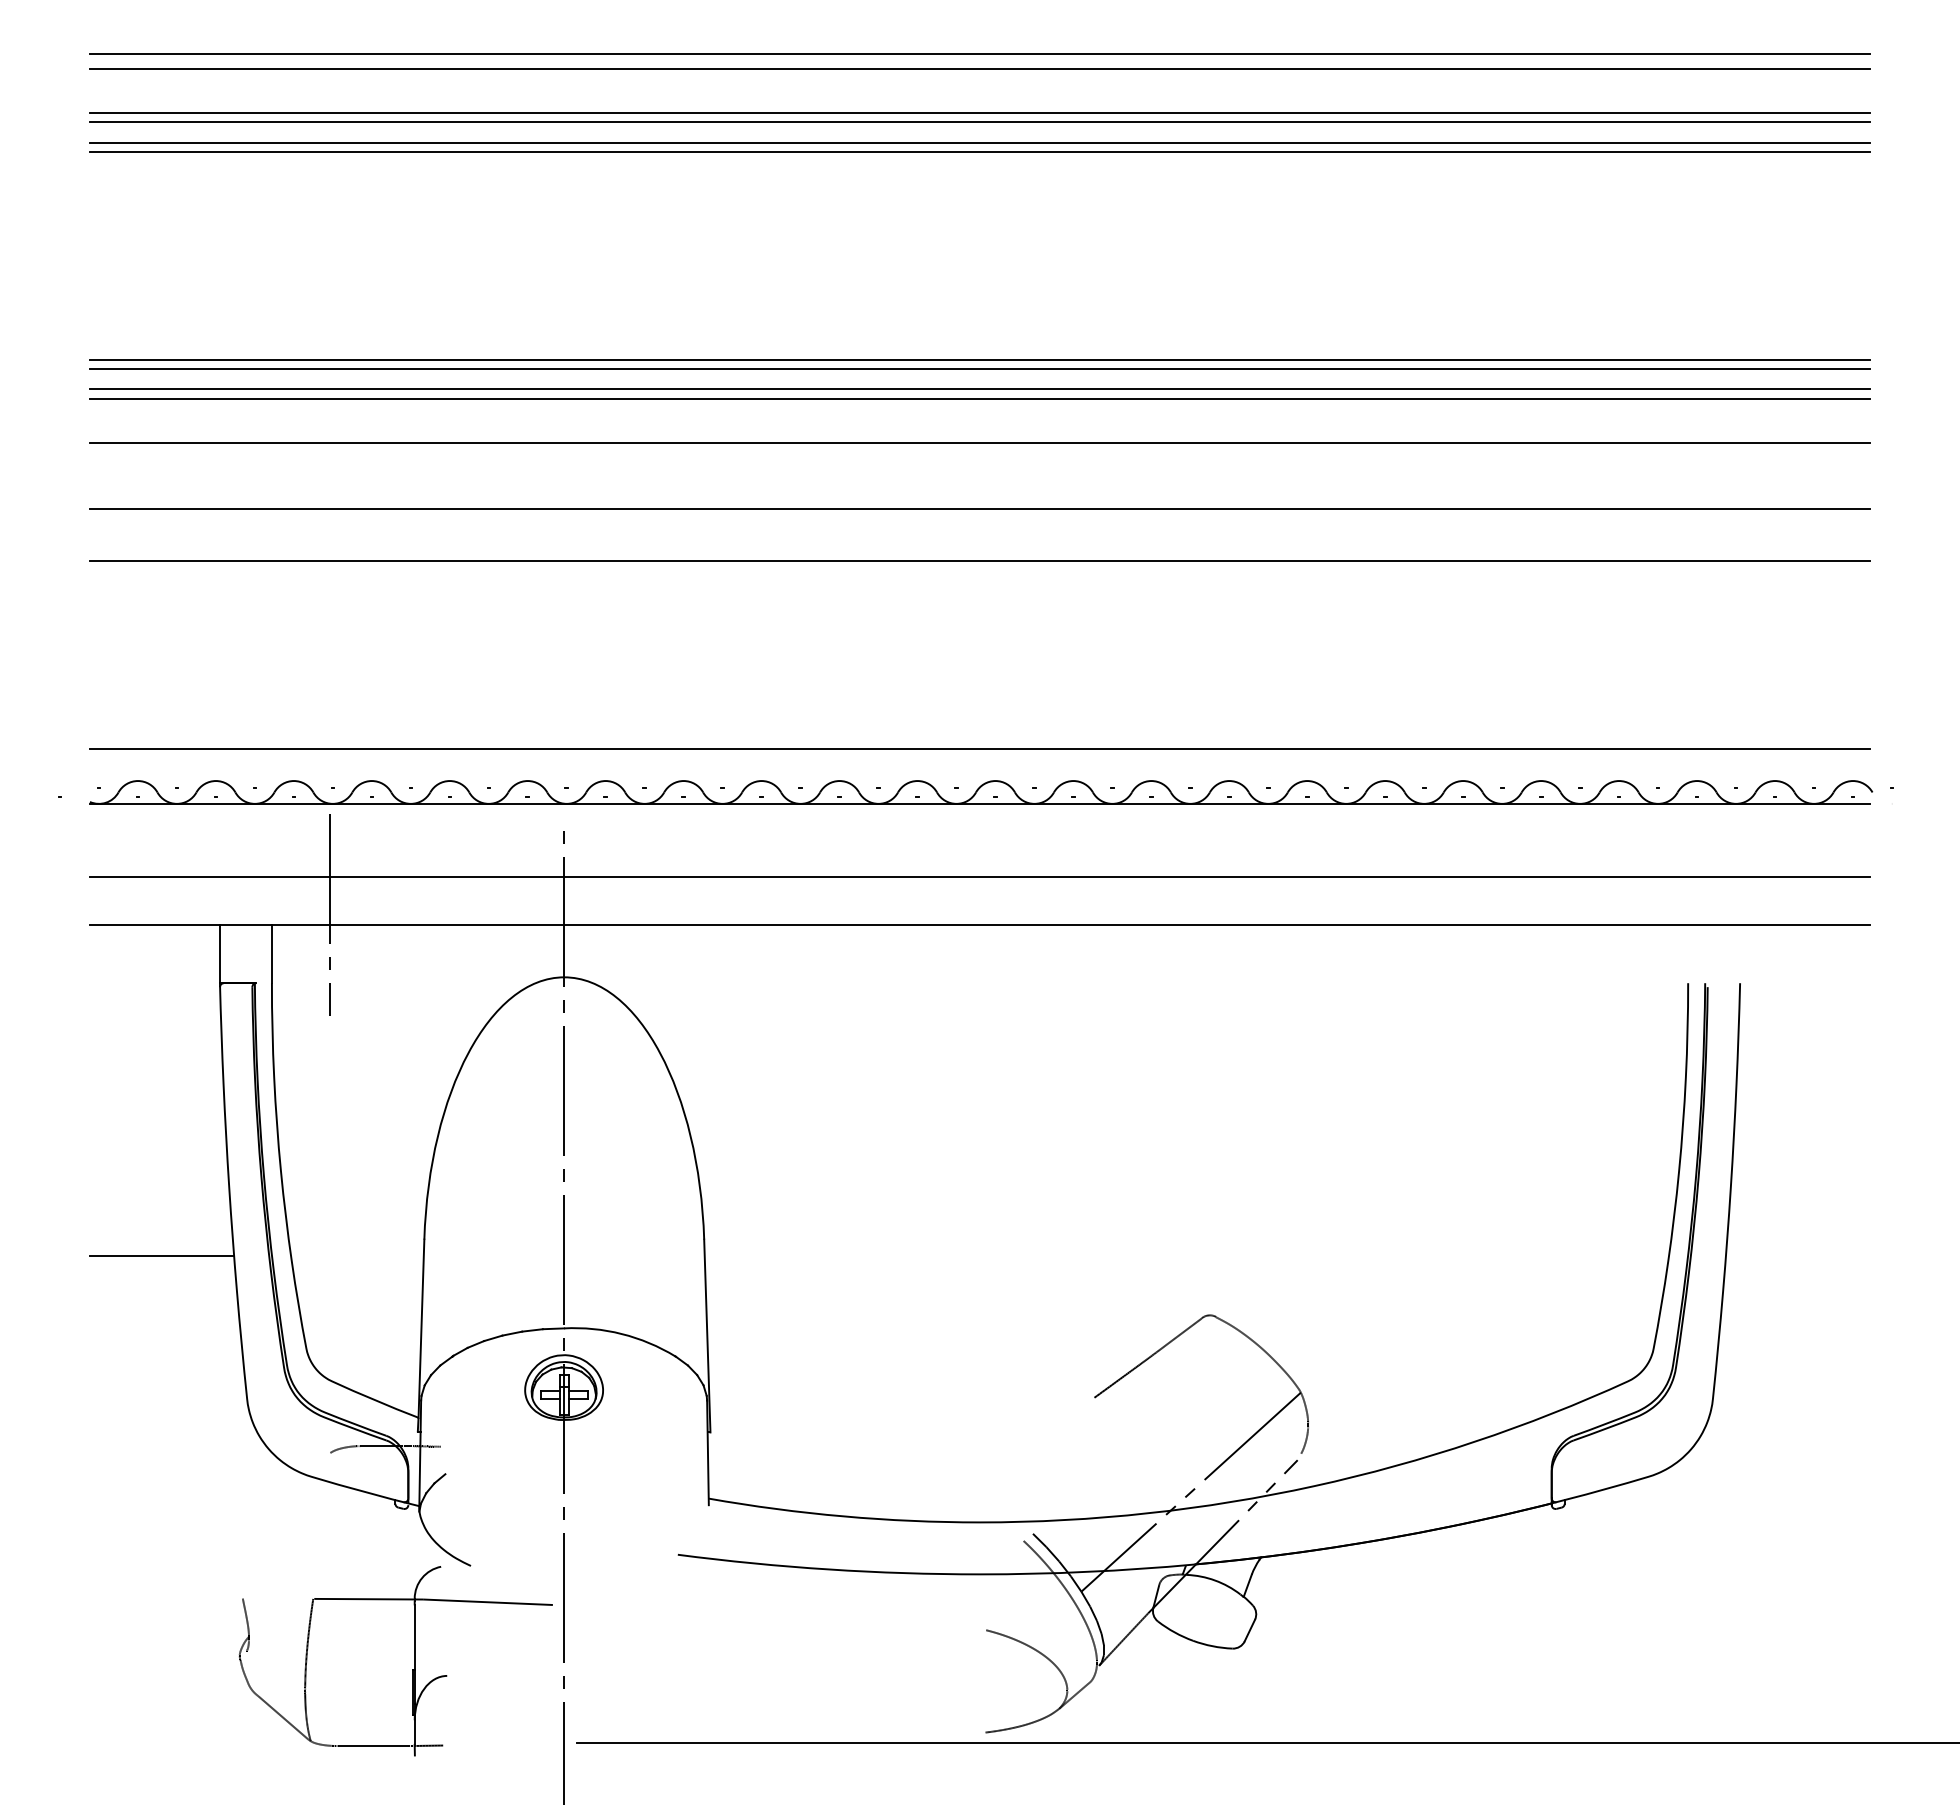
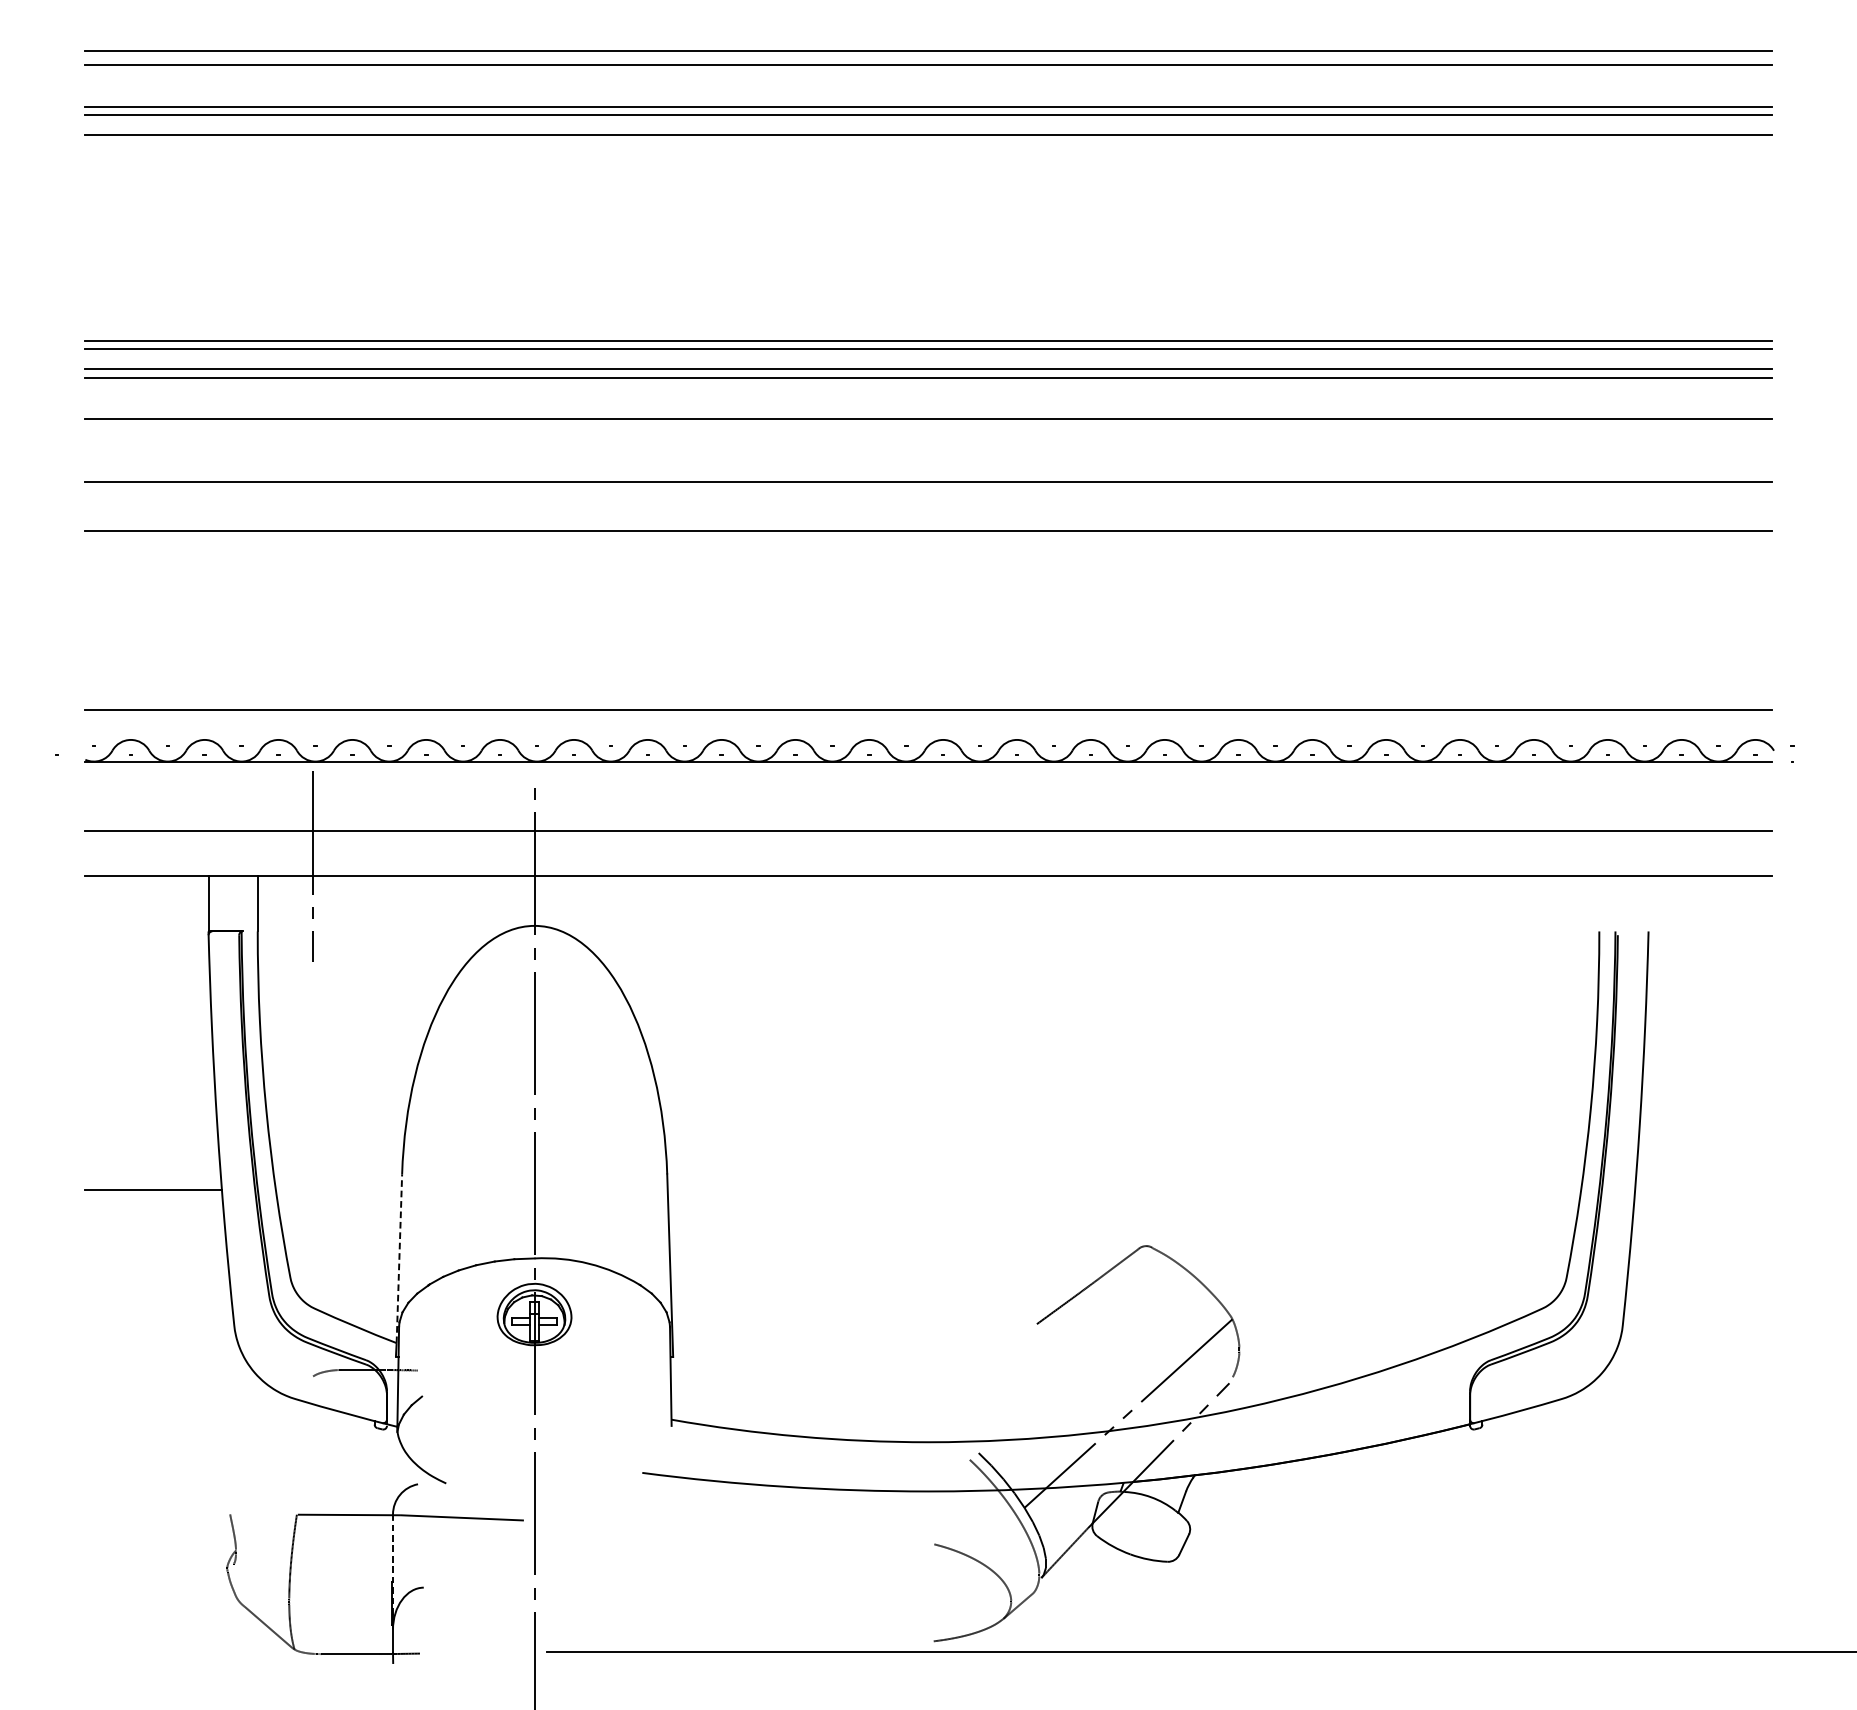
line: (980, 151) -> (928, 143), removed
line: (421, 1328) -> (399, 1258), solid -> dashed
line: (414, 1654) -> (392, 1567), solid -> dashed

